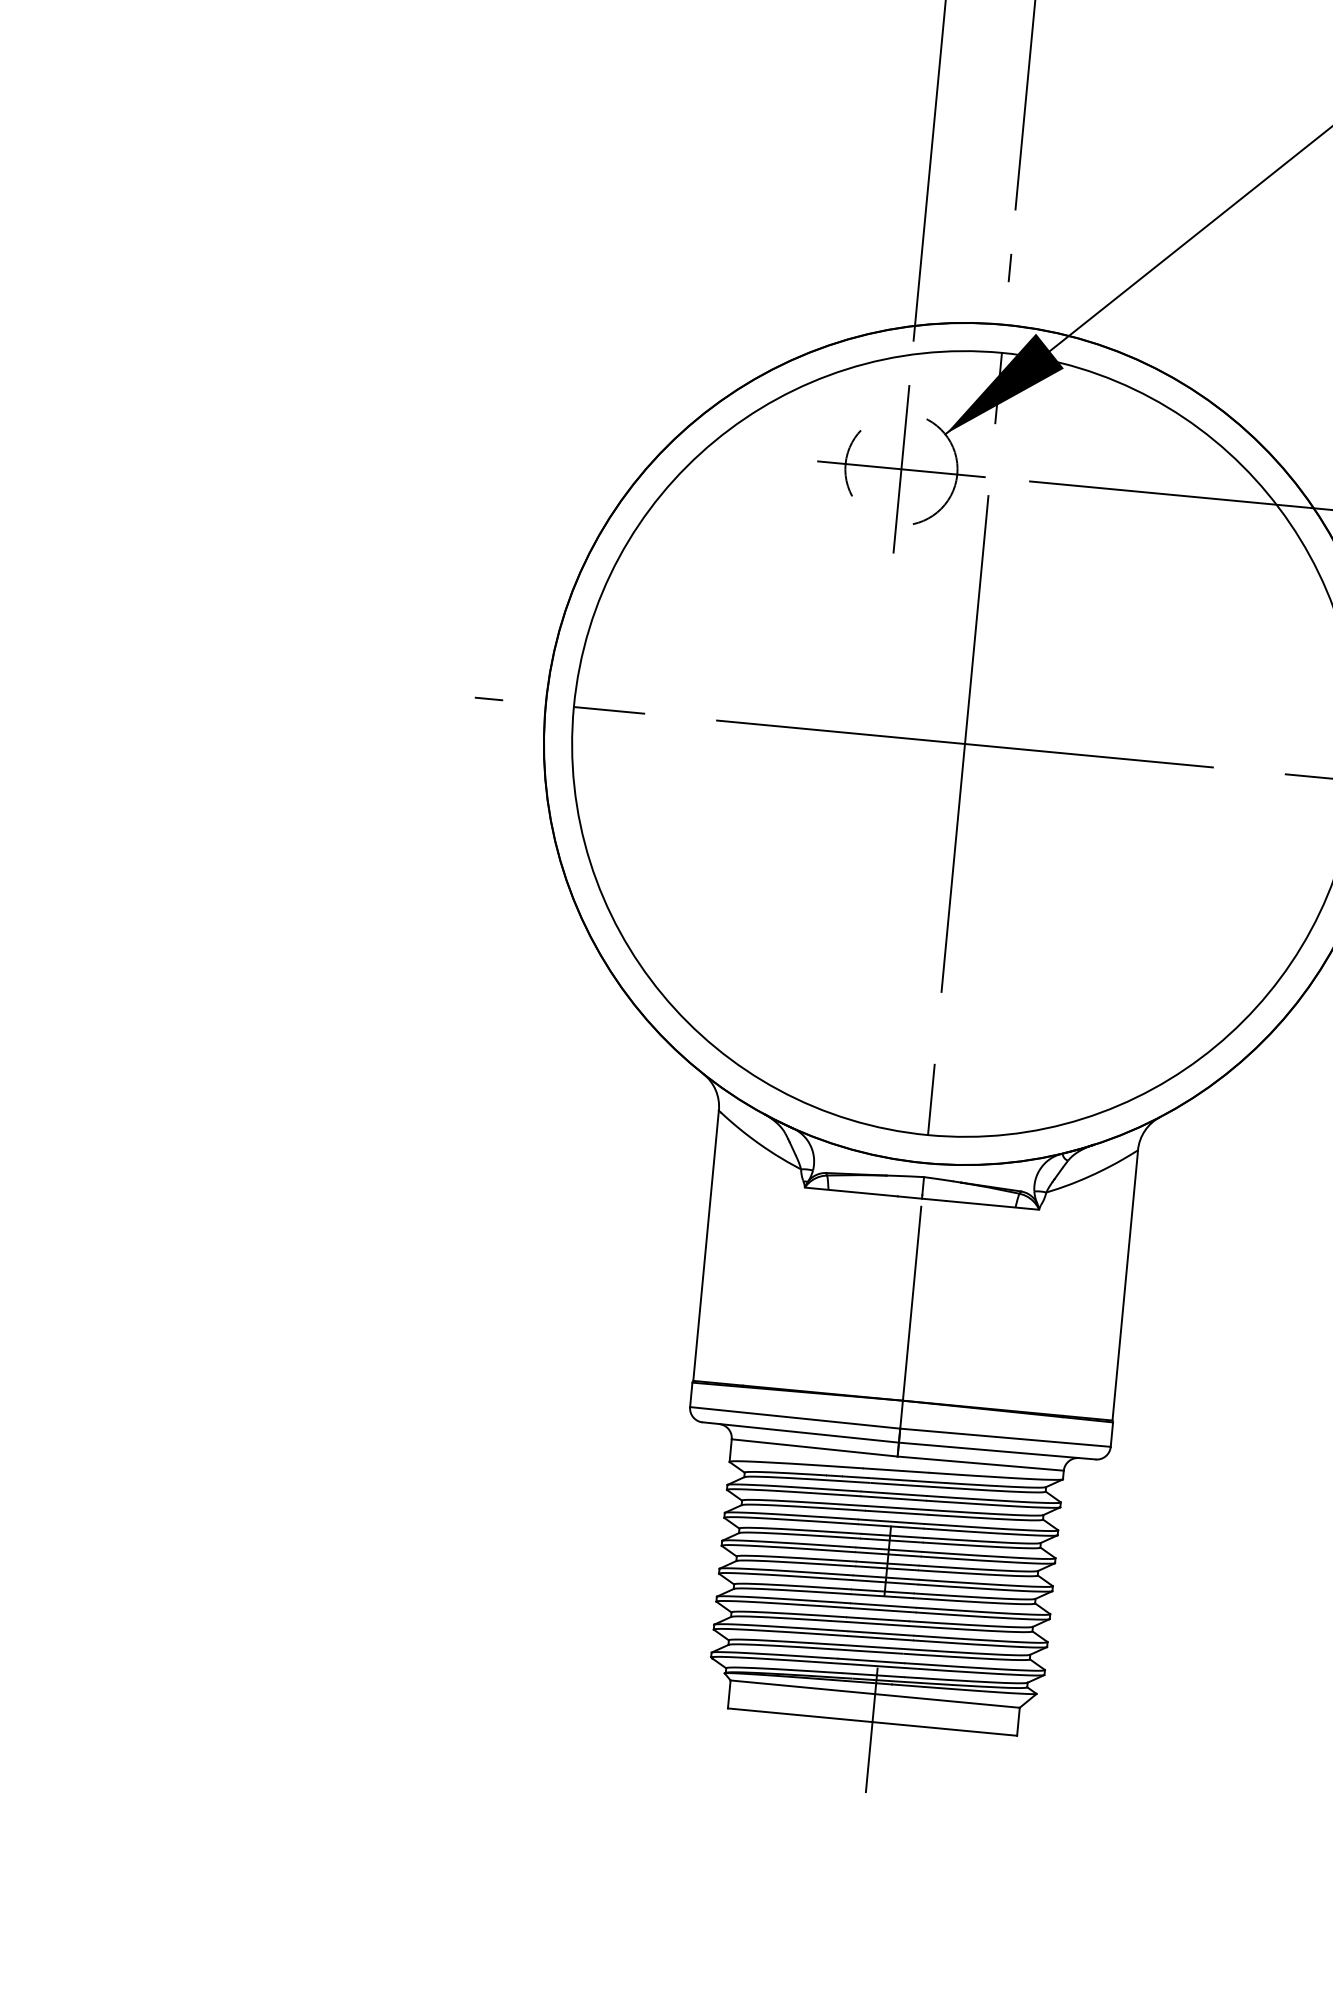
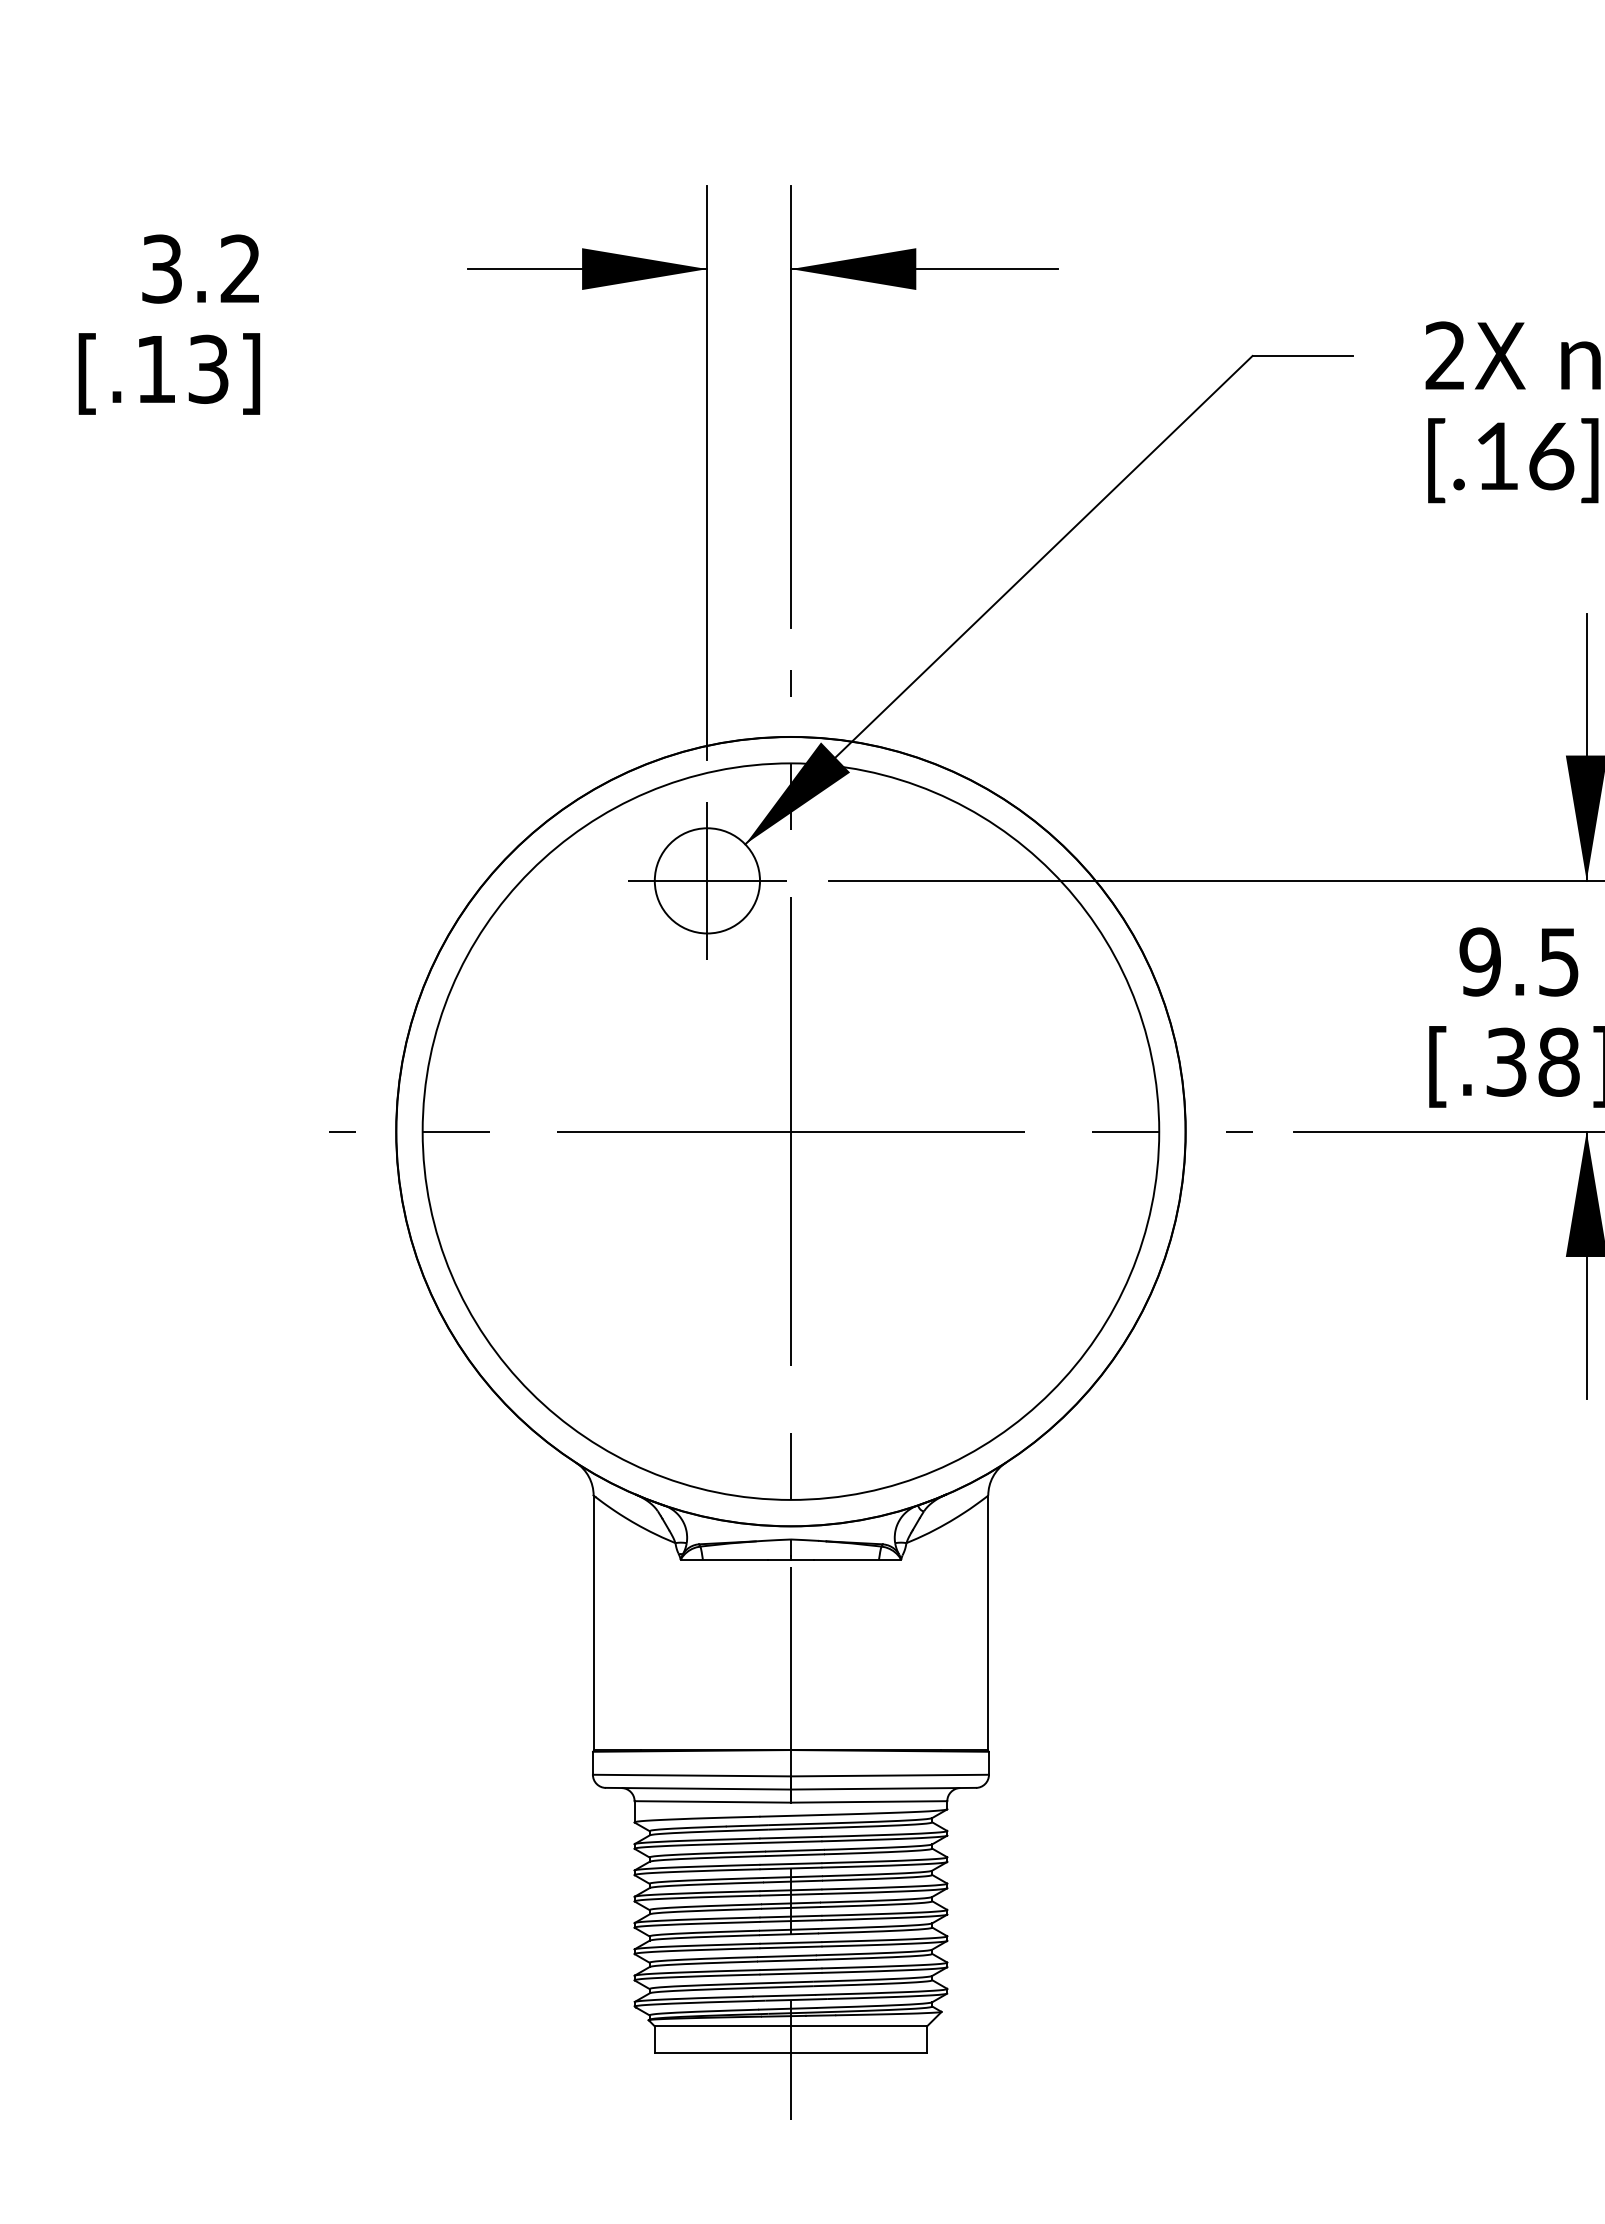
circle: (901, 468) -> (707, 880), dashed -> solid

